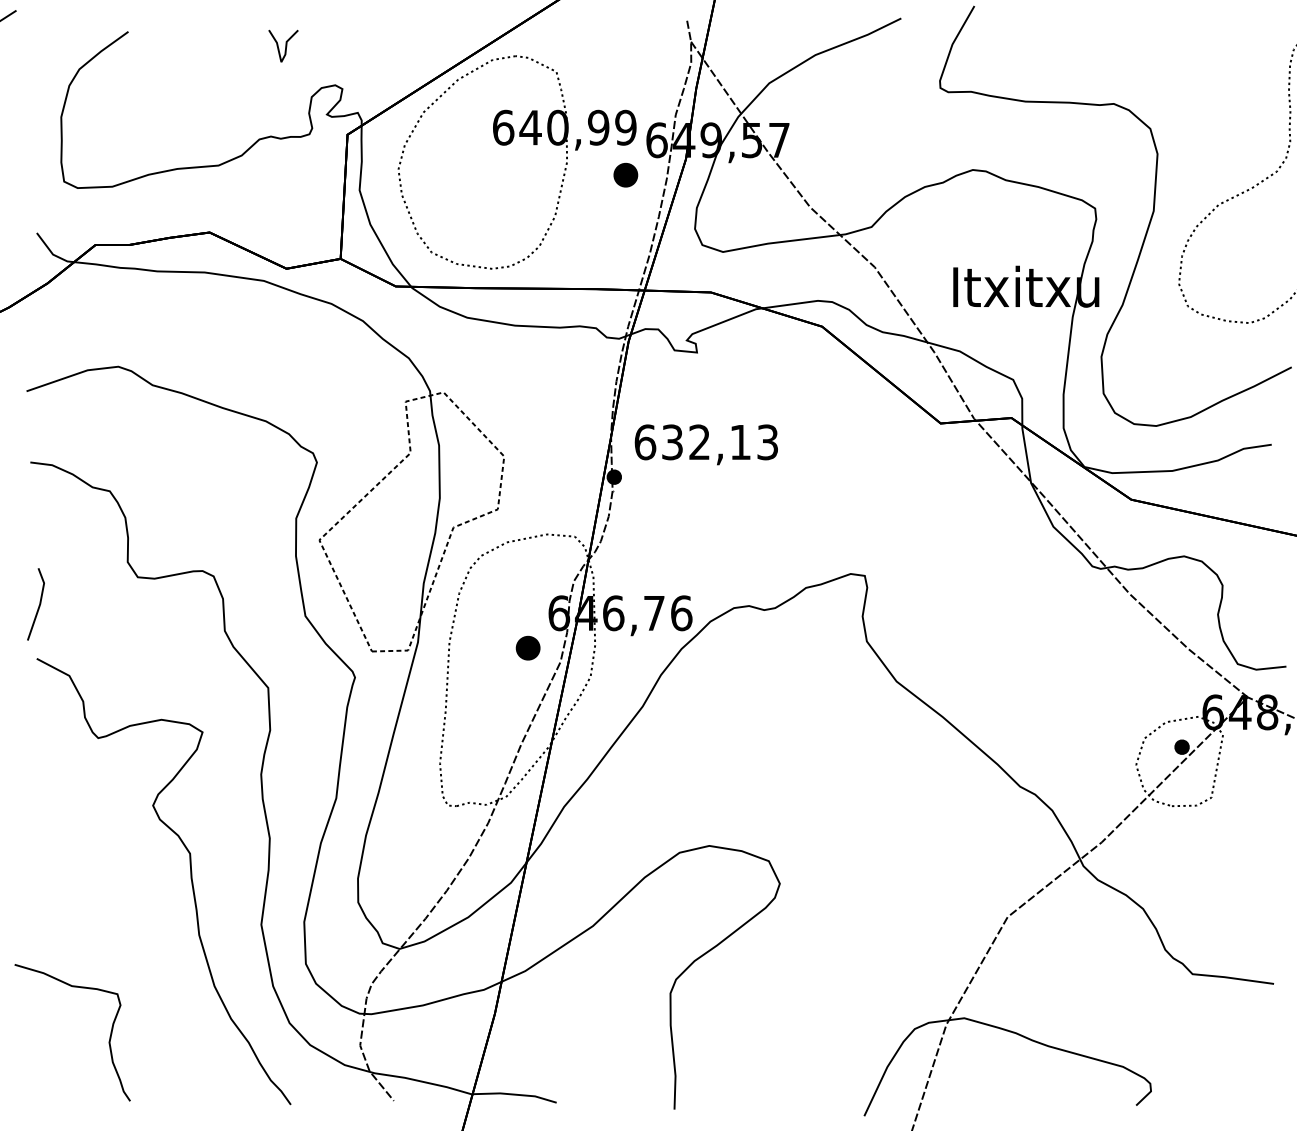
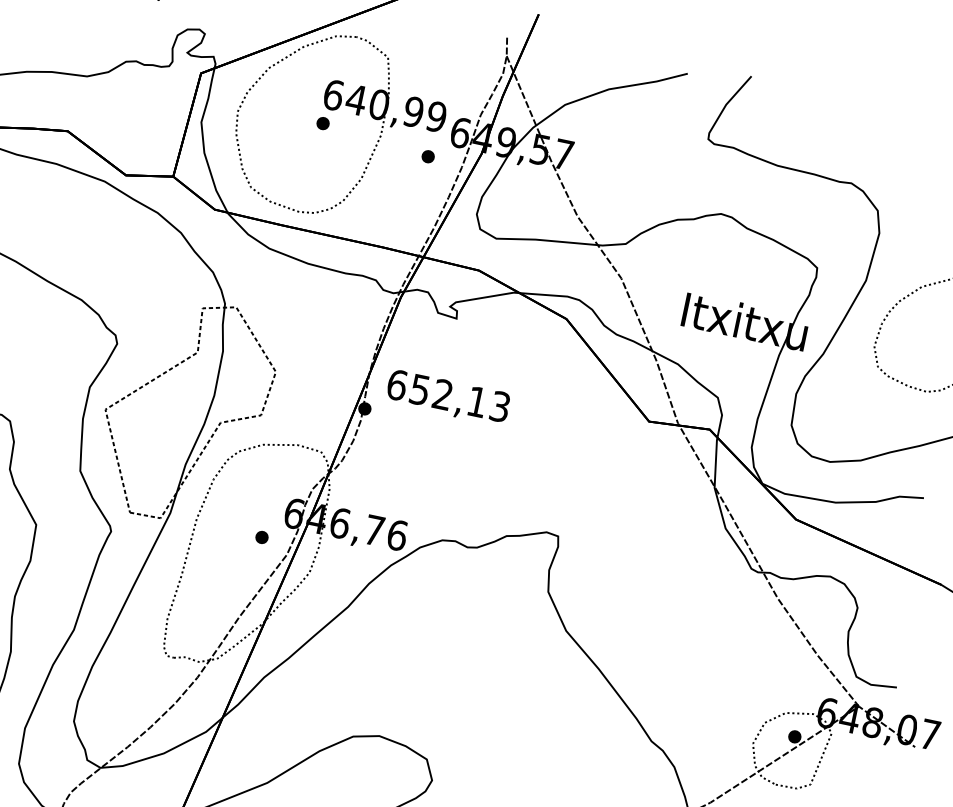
part: (497, 162) -> (322, 123), added
part: (625, 174) -> (427, 156), size x0.62
text: (672, 441) -> (420, 389), 632,13 -> 652,13
part: (527, 647) -> (261, 536), size x0.62

